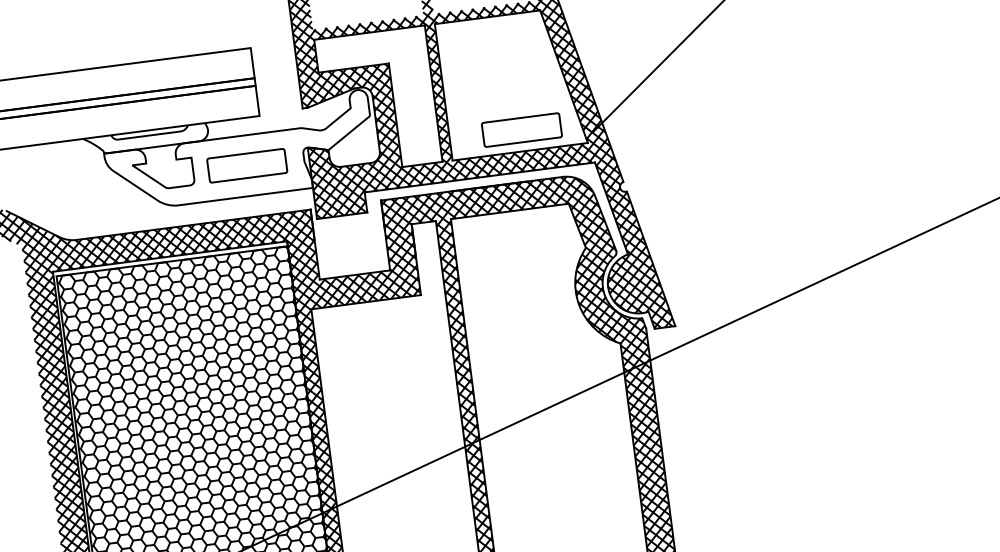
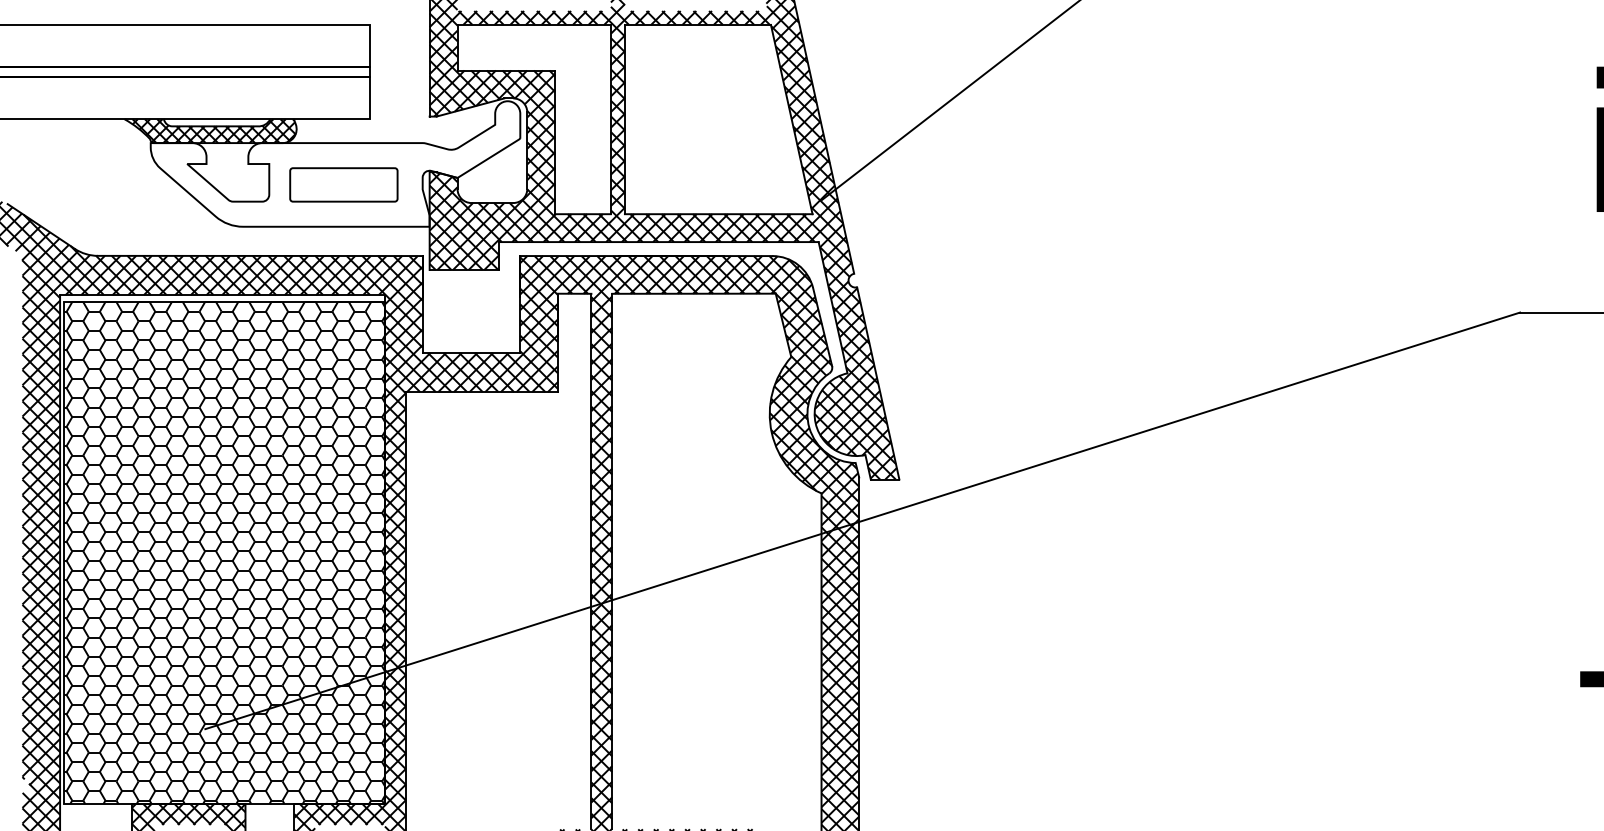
part: (521, 129) -> (724, 184), removed
hatch: (146, 139) -> (210, 131), added

